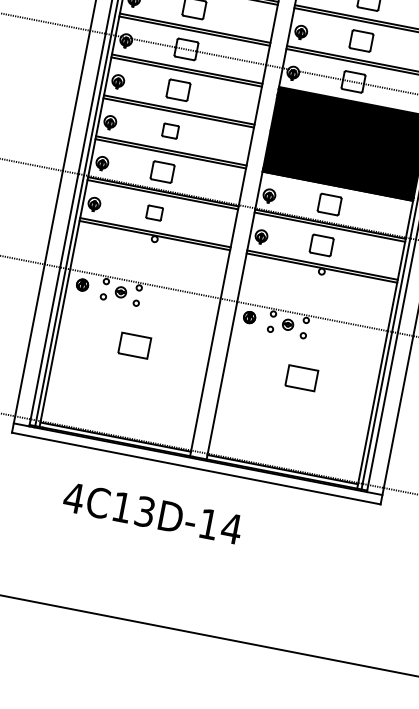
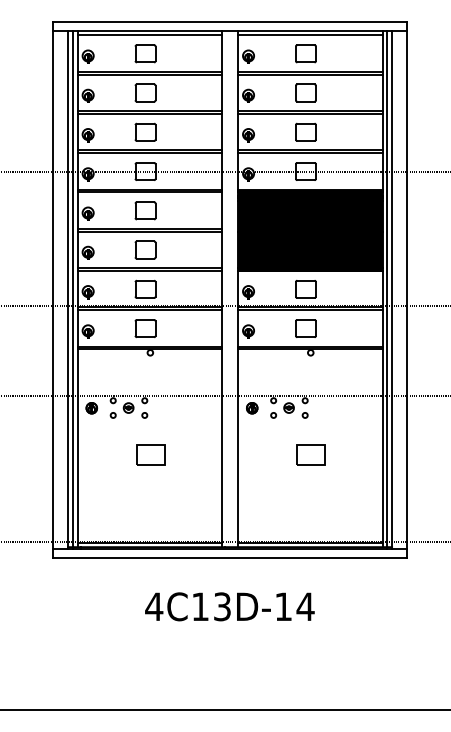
part: (170, 130) -> (145, 249), size x1.43
part: (154, 212) -> (145, 328), size x1.43
text: (152, 512) -> (229, 606), moved

